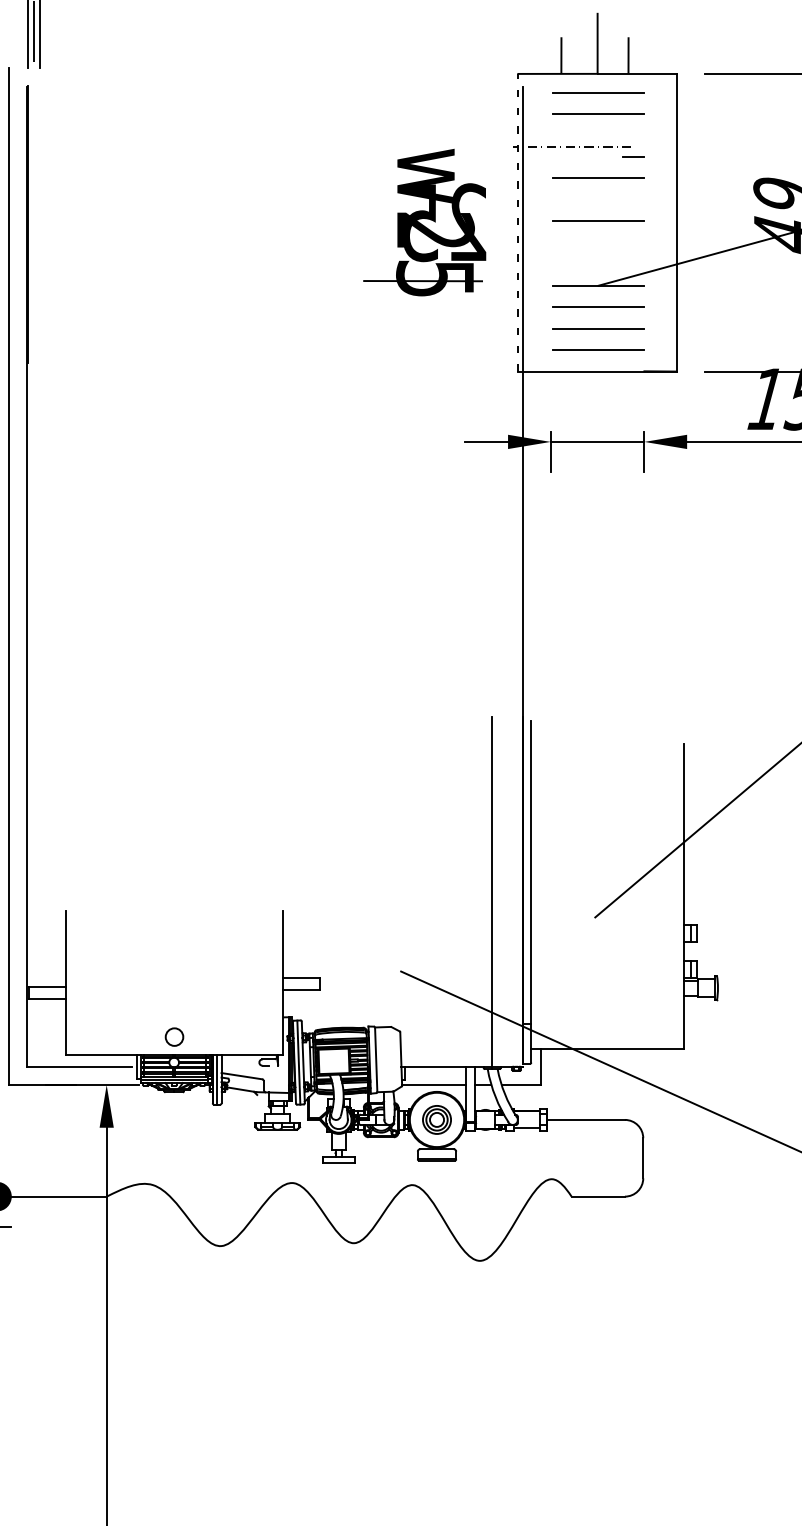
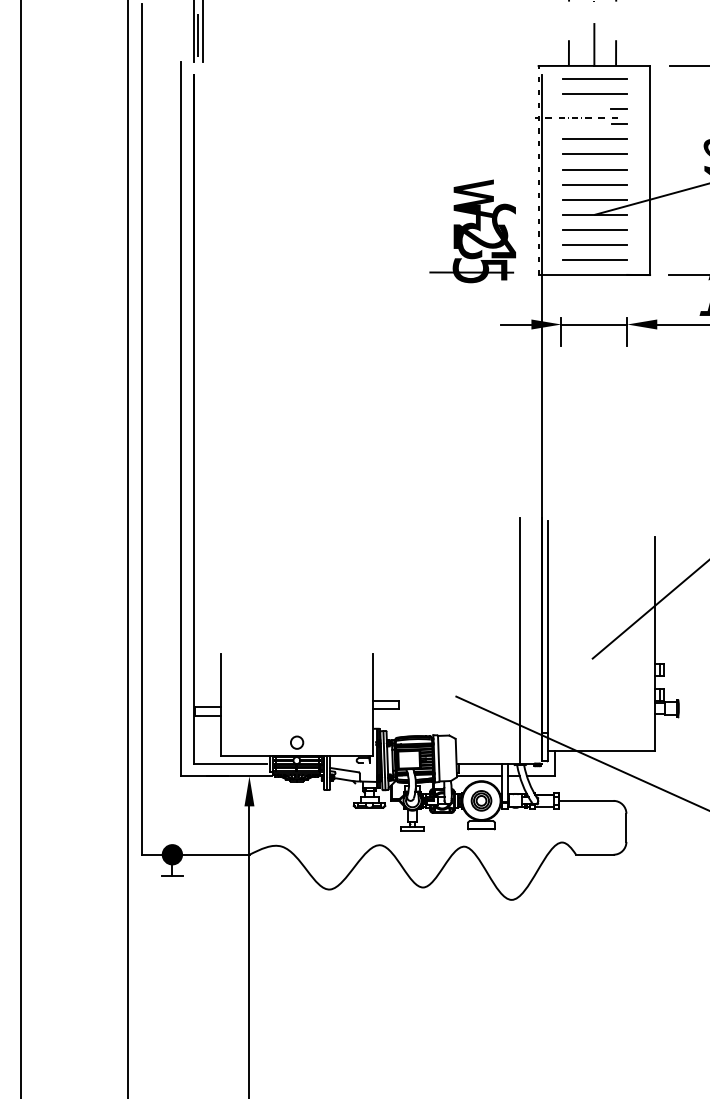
line: (631, 134) -> (618, 108), added
line: (597, 199) -> (594, 154), added
part: (424, 222) -> (472, 231), moved
line: (597, 242) -> (594, 184), added
line: (597, 263) -> (594, 199), added

